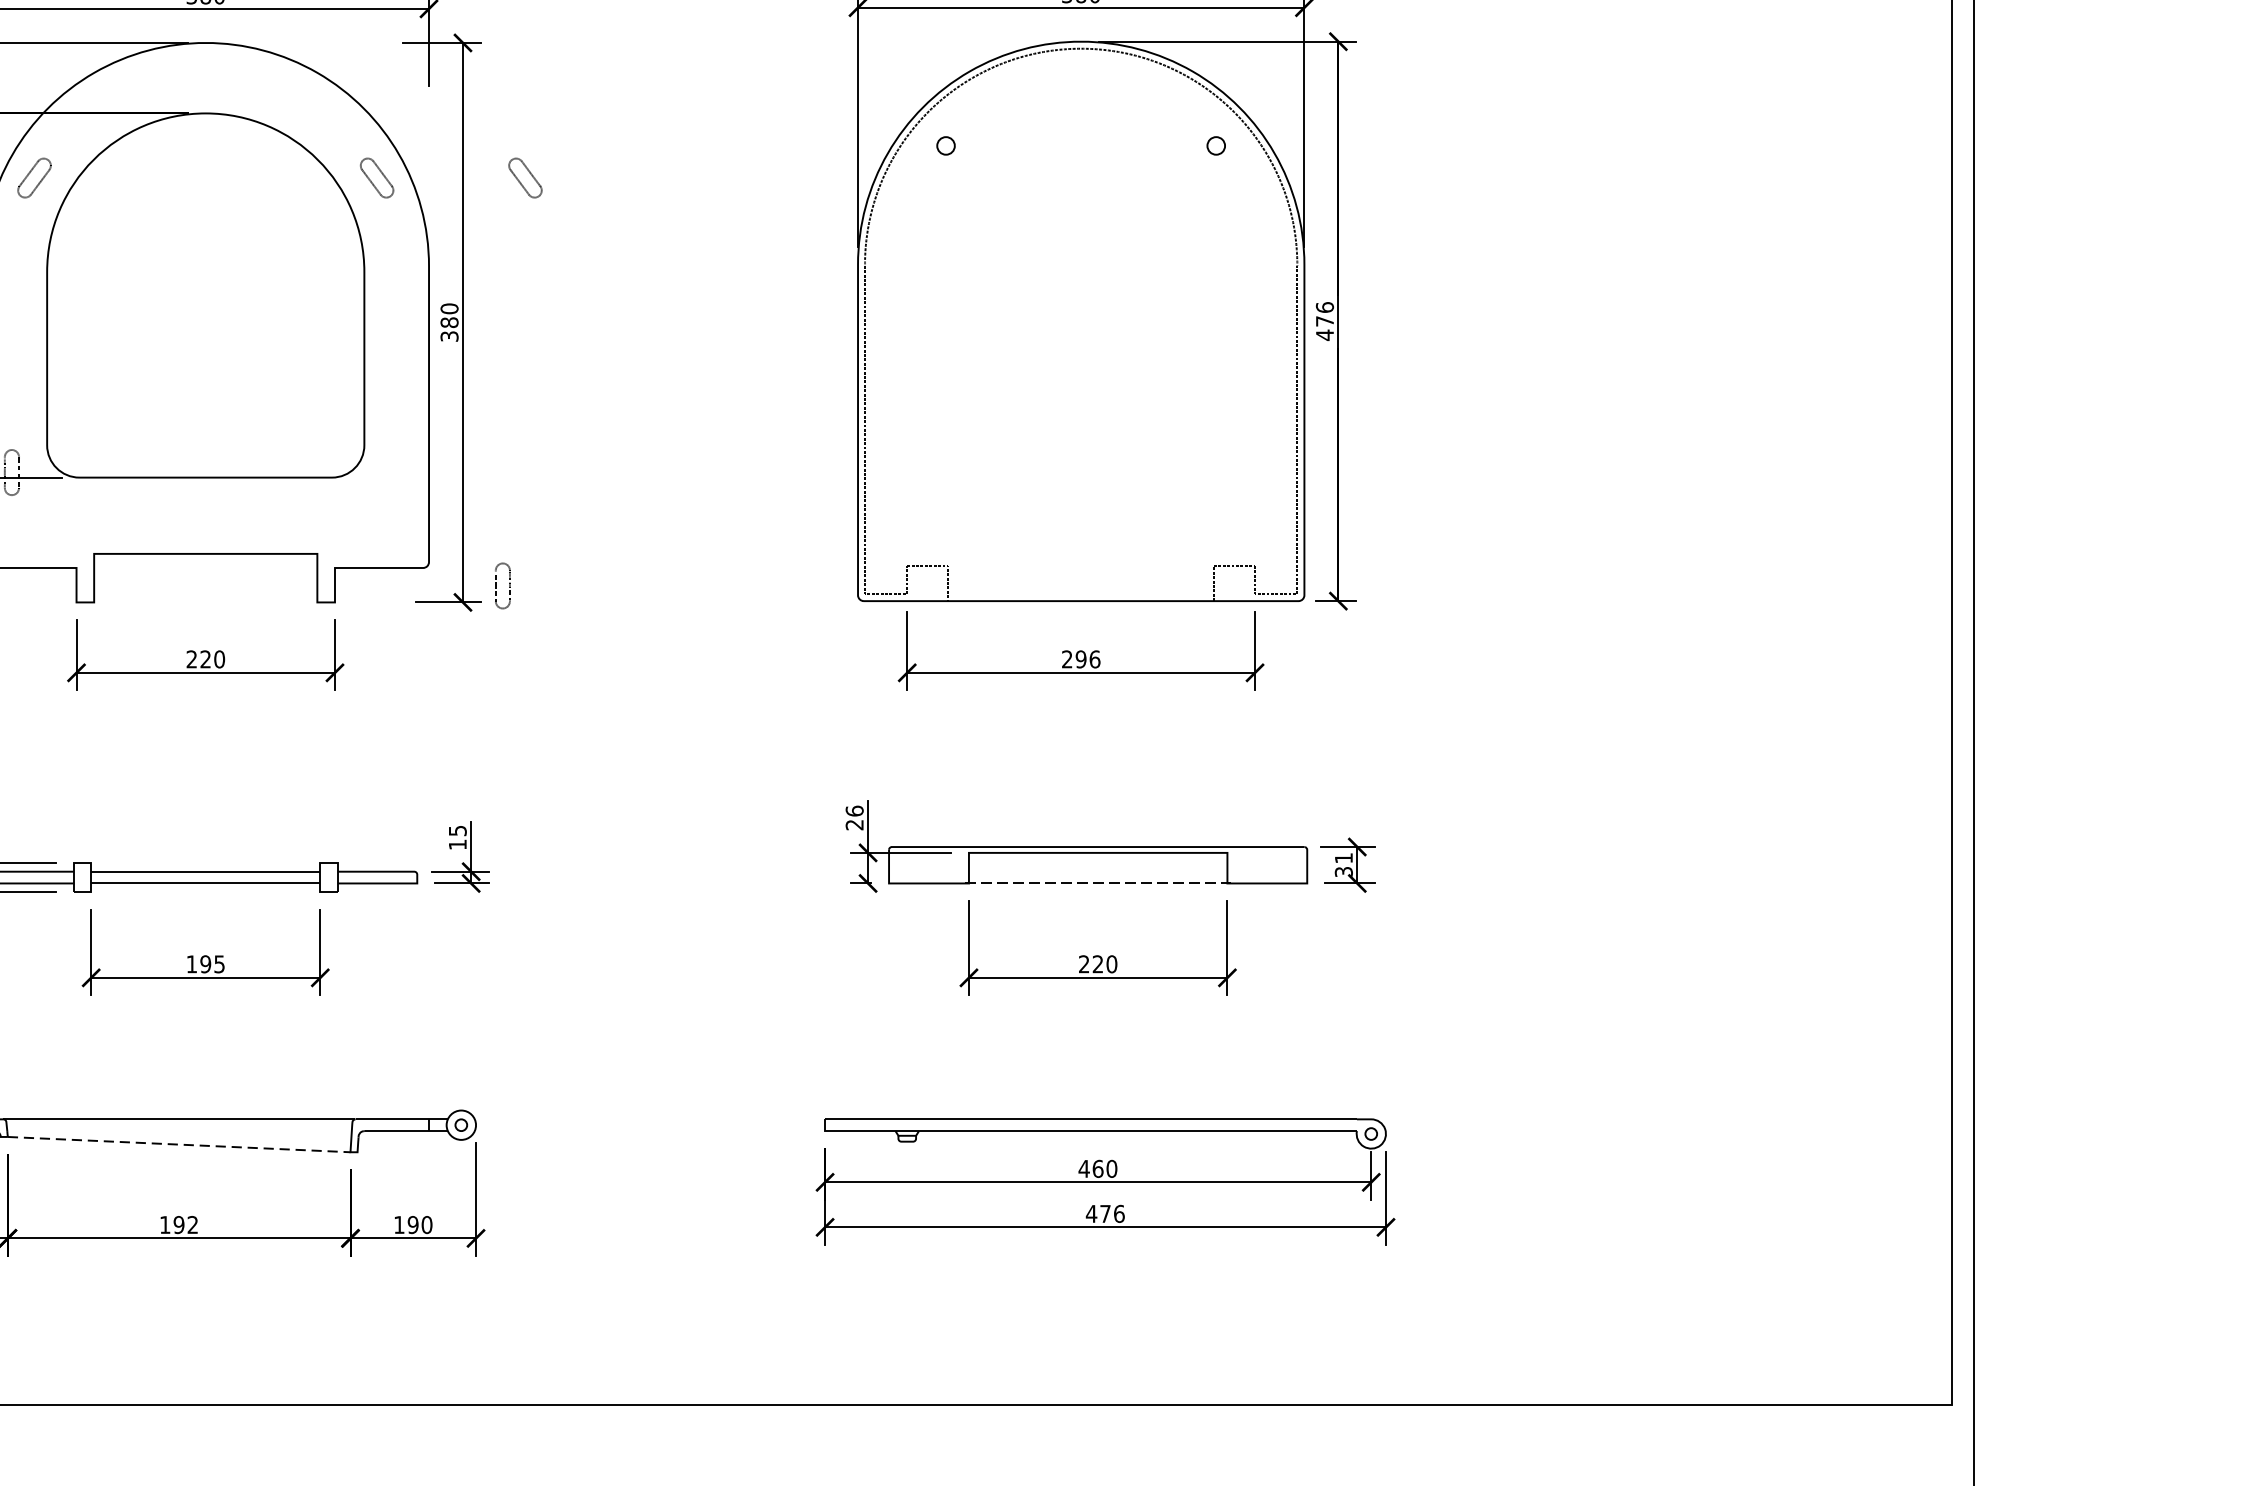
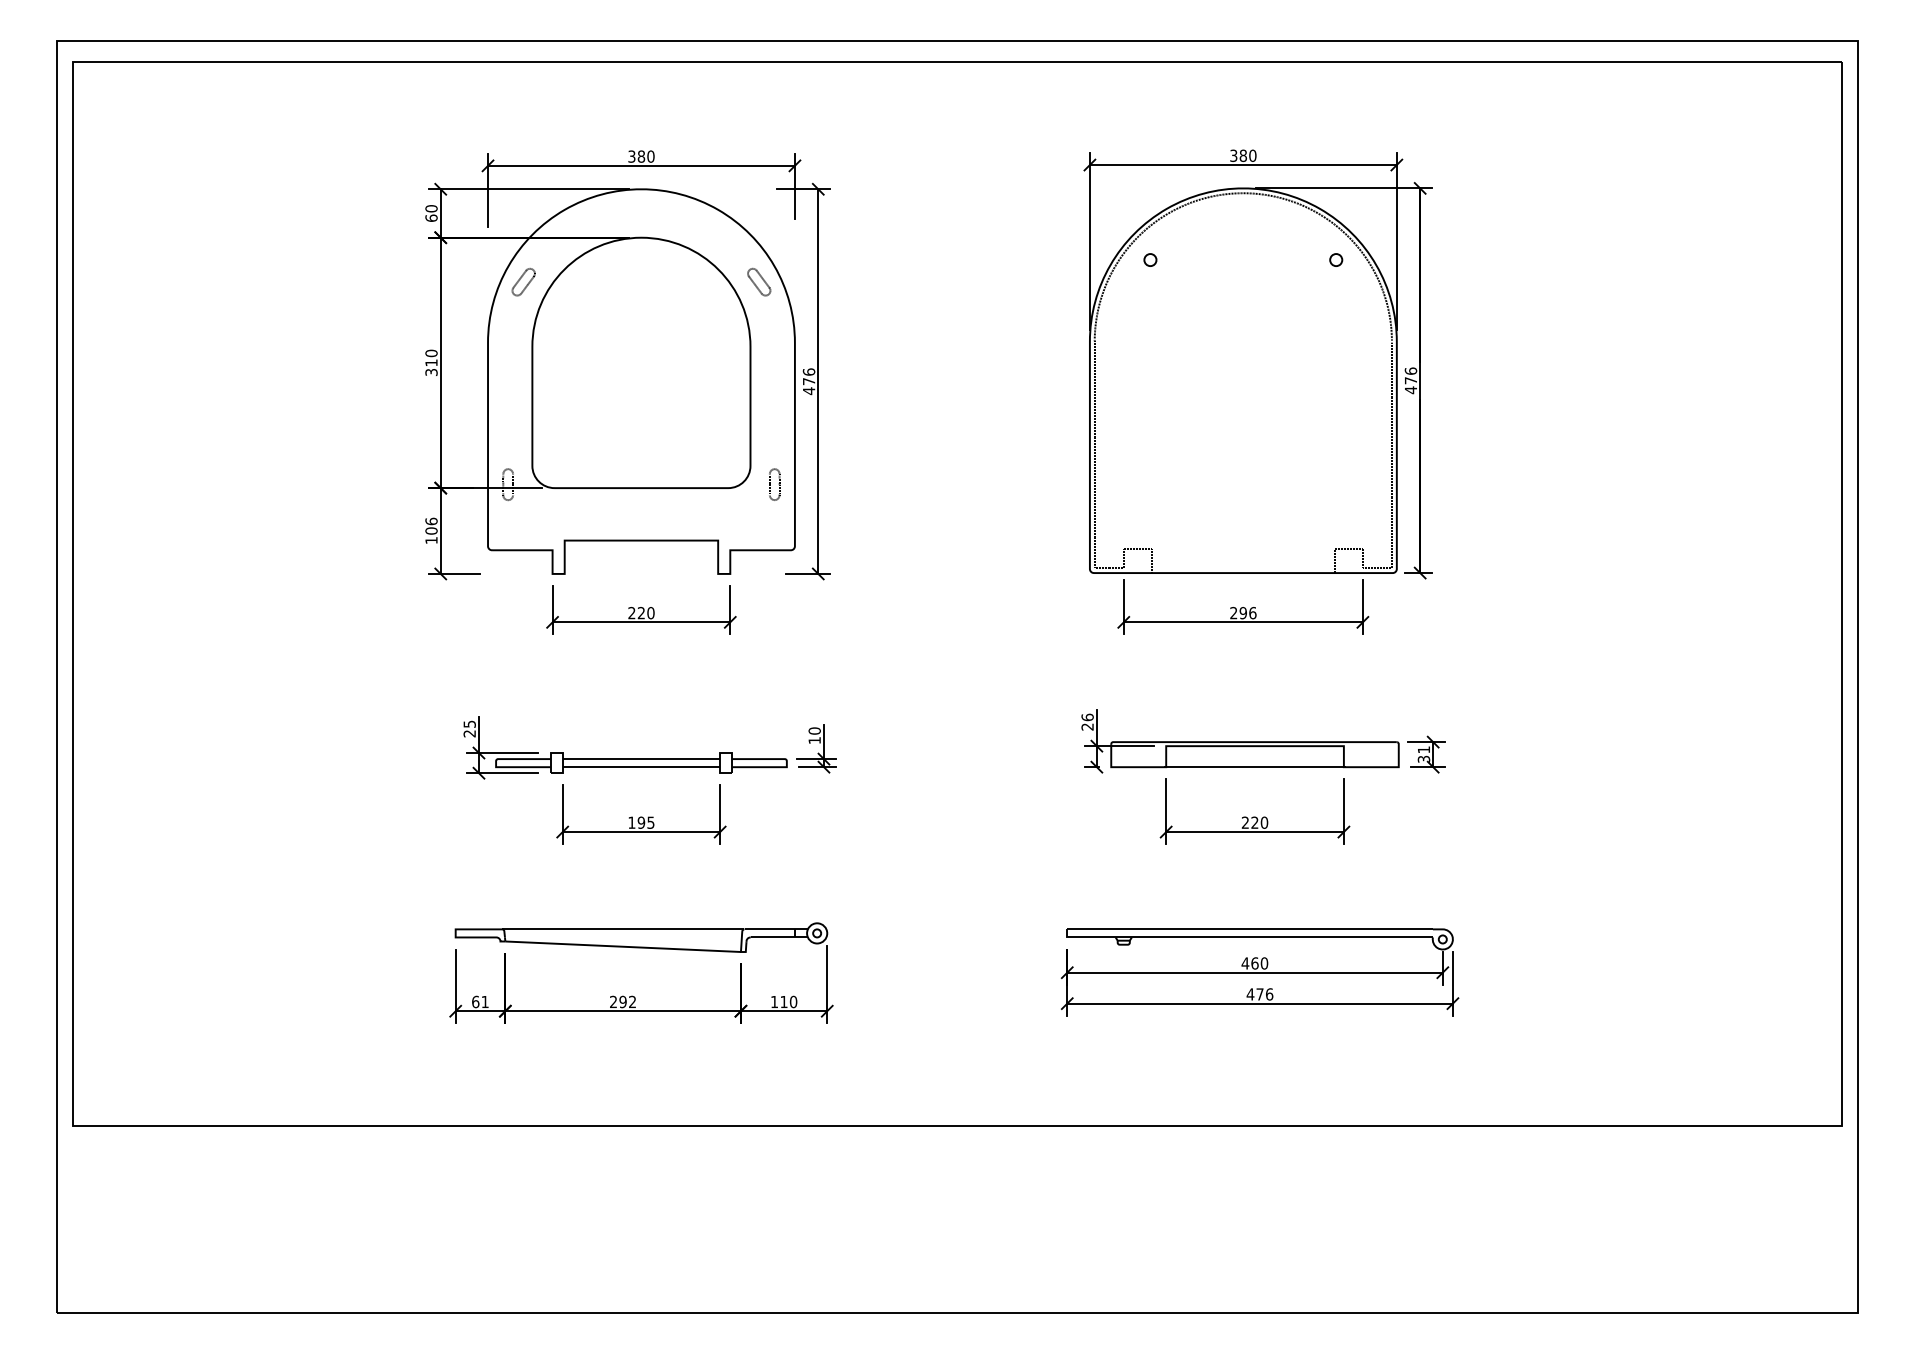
part: (525, 177) -> (861, 281), removed
text: (448, 322) -> (808, 381), 380 -> 476
part: (502, 585) -> (774, 484), moved
text: (457, 830) -> (814, 730), 15 -> 10
line: (1098, 883) -> (1255, 767), dashed -> solid
line: (179, 1144) -> (623, 946), dashed -> solid
text: (165, 1224) -> (613, 1001), 192 -> 292
text: (412, 1224) -> (783, 1001), 190 -> 110

